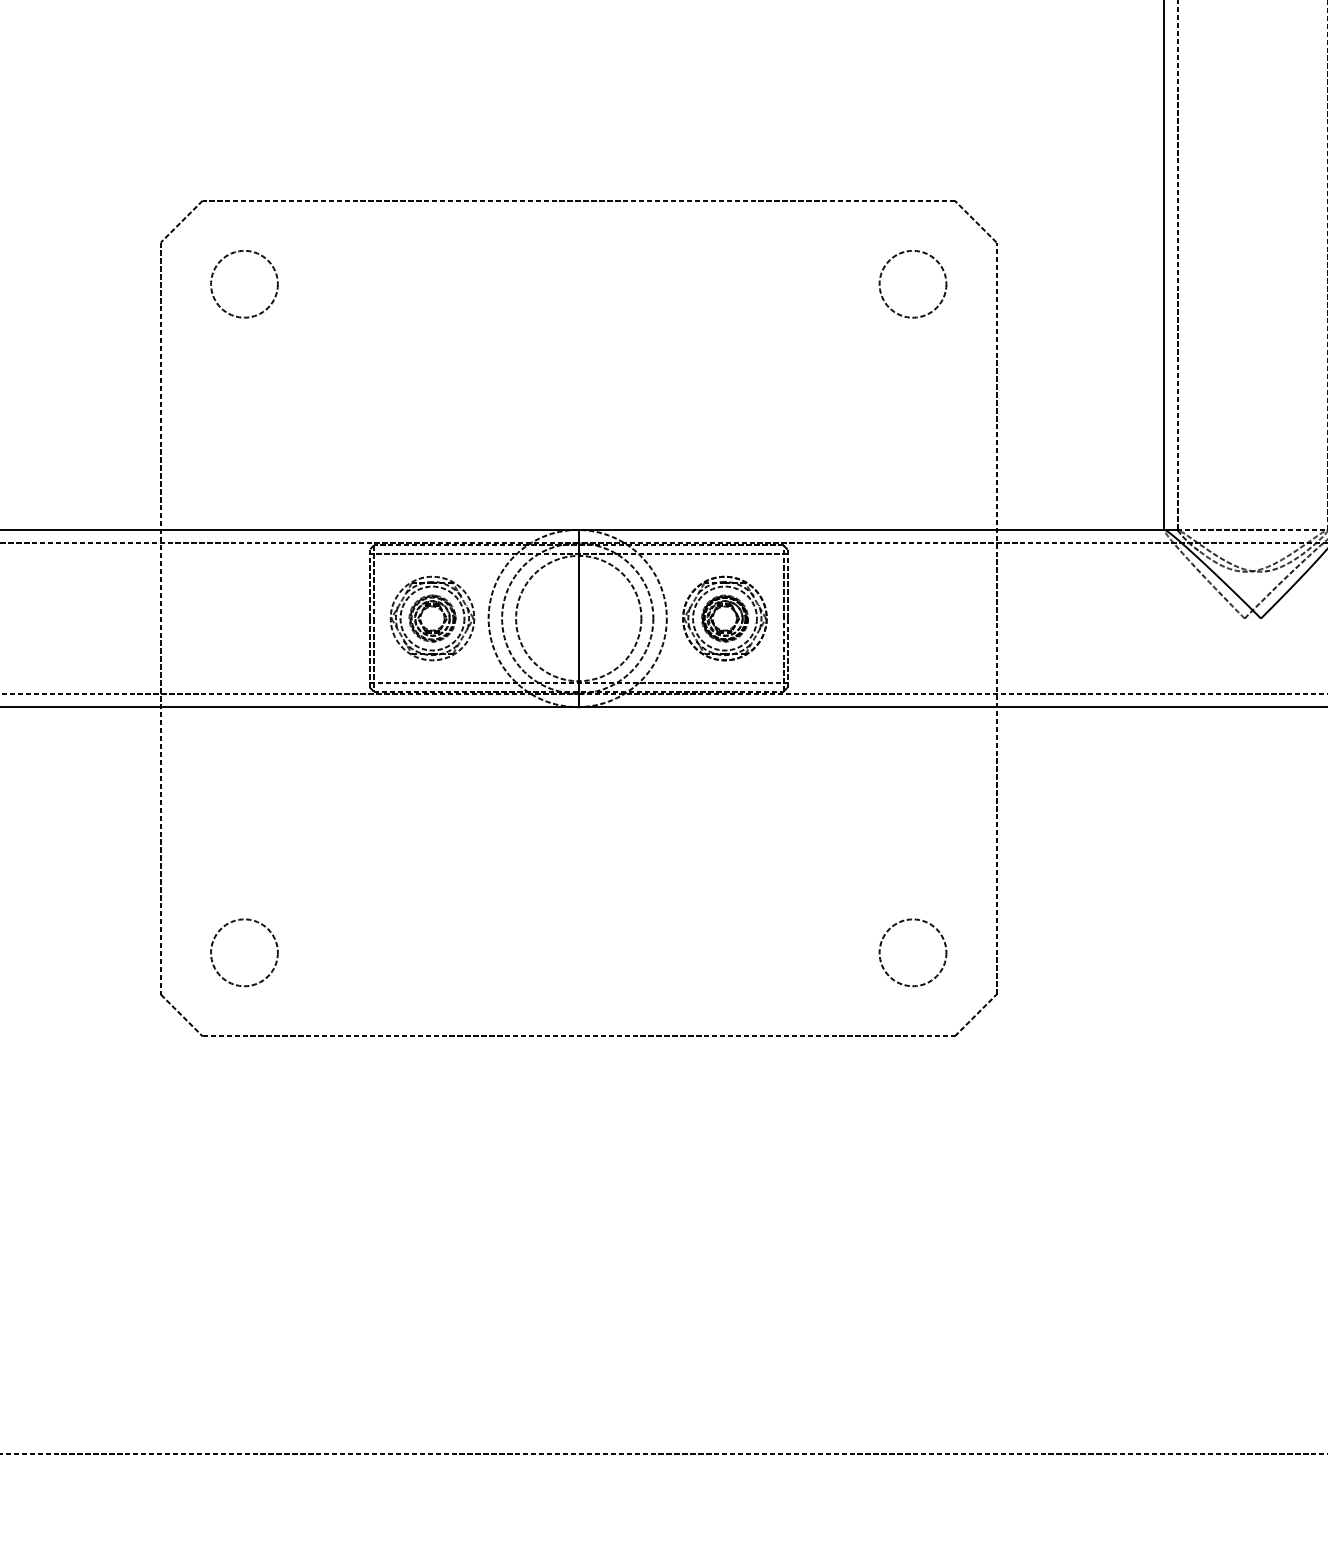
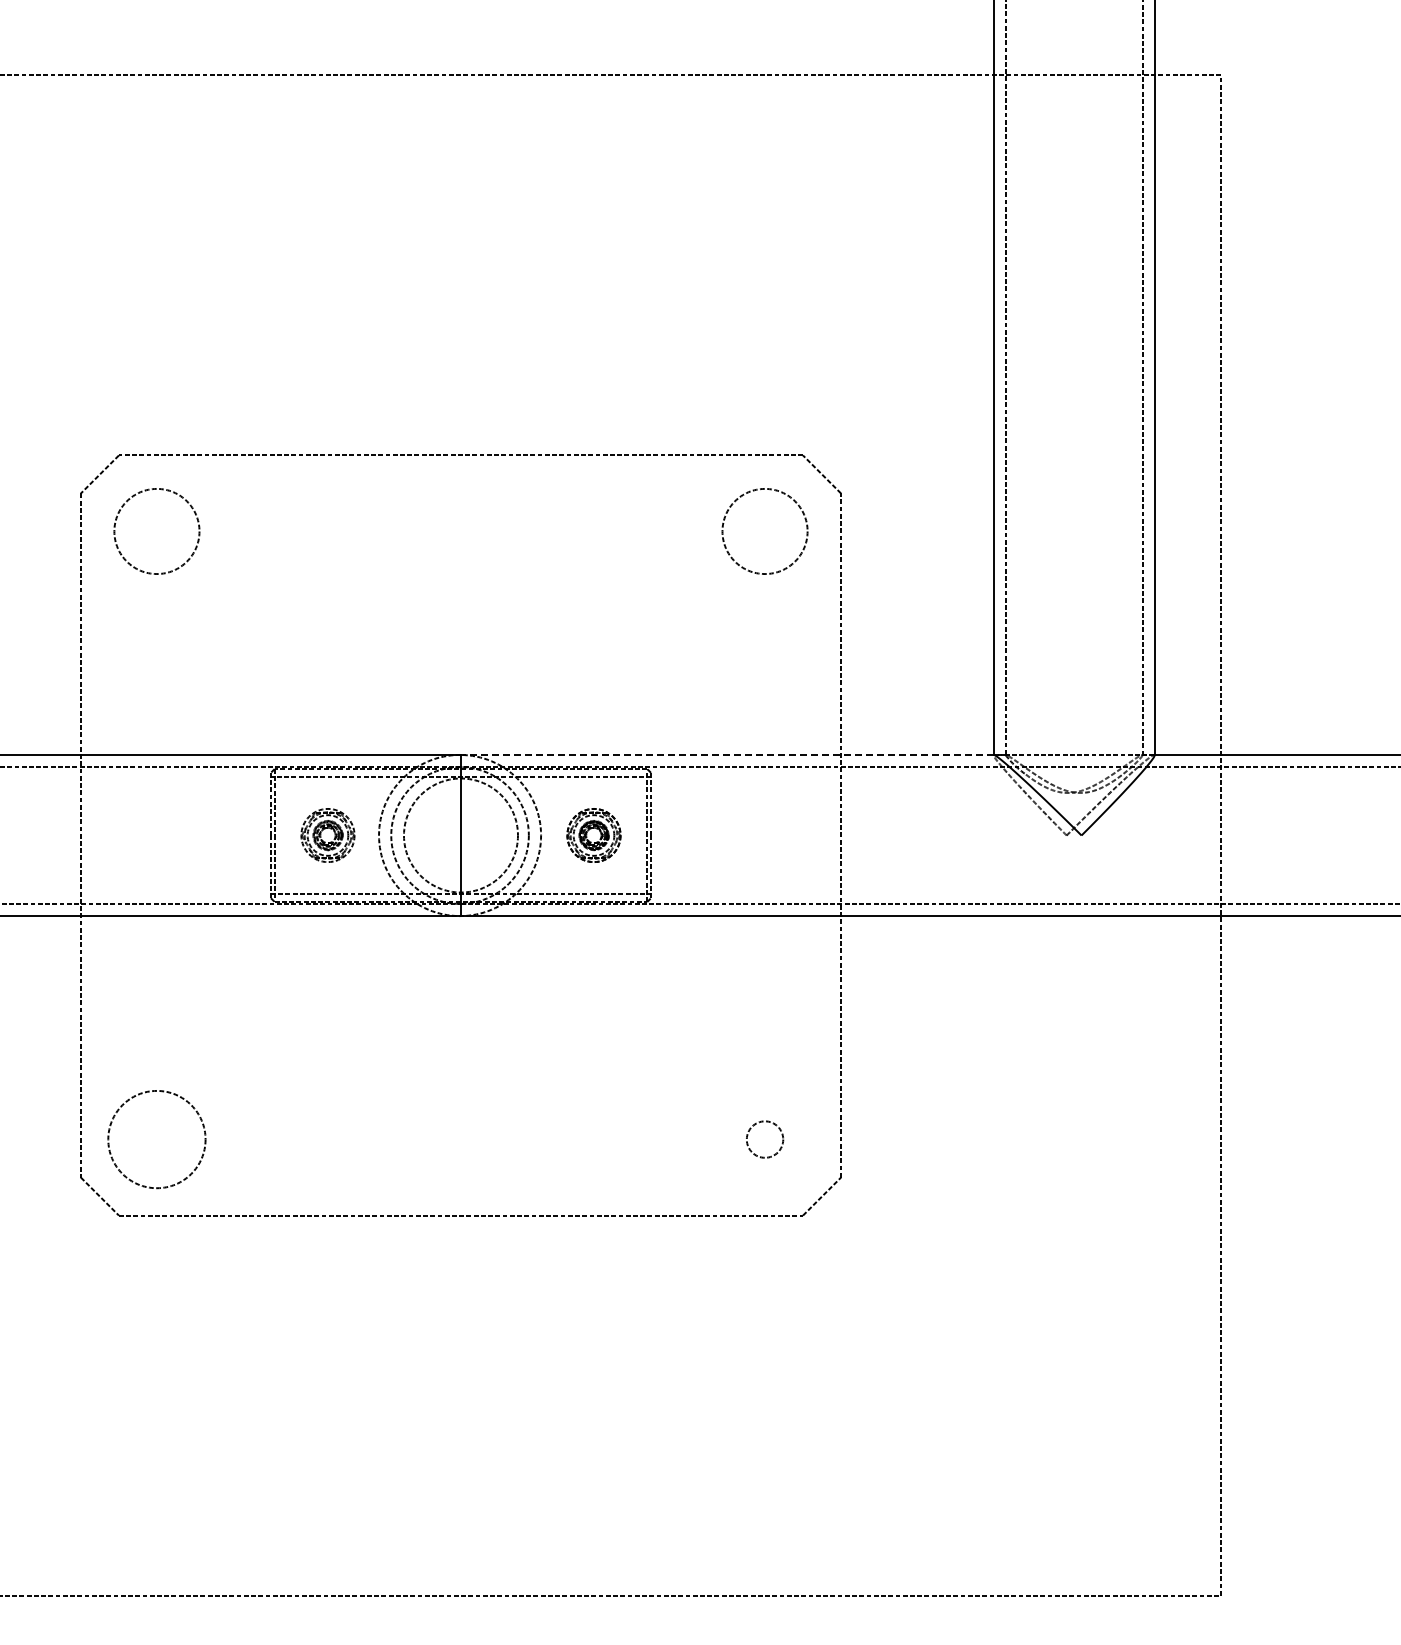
circle: (243, 284) -> (156, 531), size x1.4
circle: (912, 284) -> (764, 531), size x1.4
line: (870, 529) -> (726, 754), solid -> dashed
part: (431, 618) -> (327, 835), size x0.7
part: (724, 618) -> (593, 835), size x0.7
circle: (243, 952) -> (156, 1139), size x1.6
circle: (912, 952) -> (764, 1139), size x0.6

